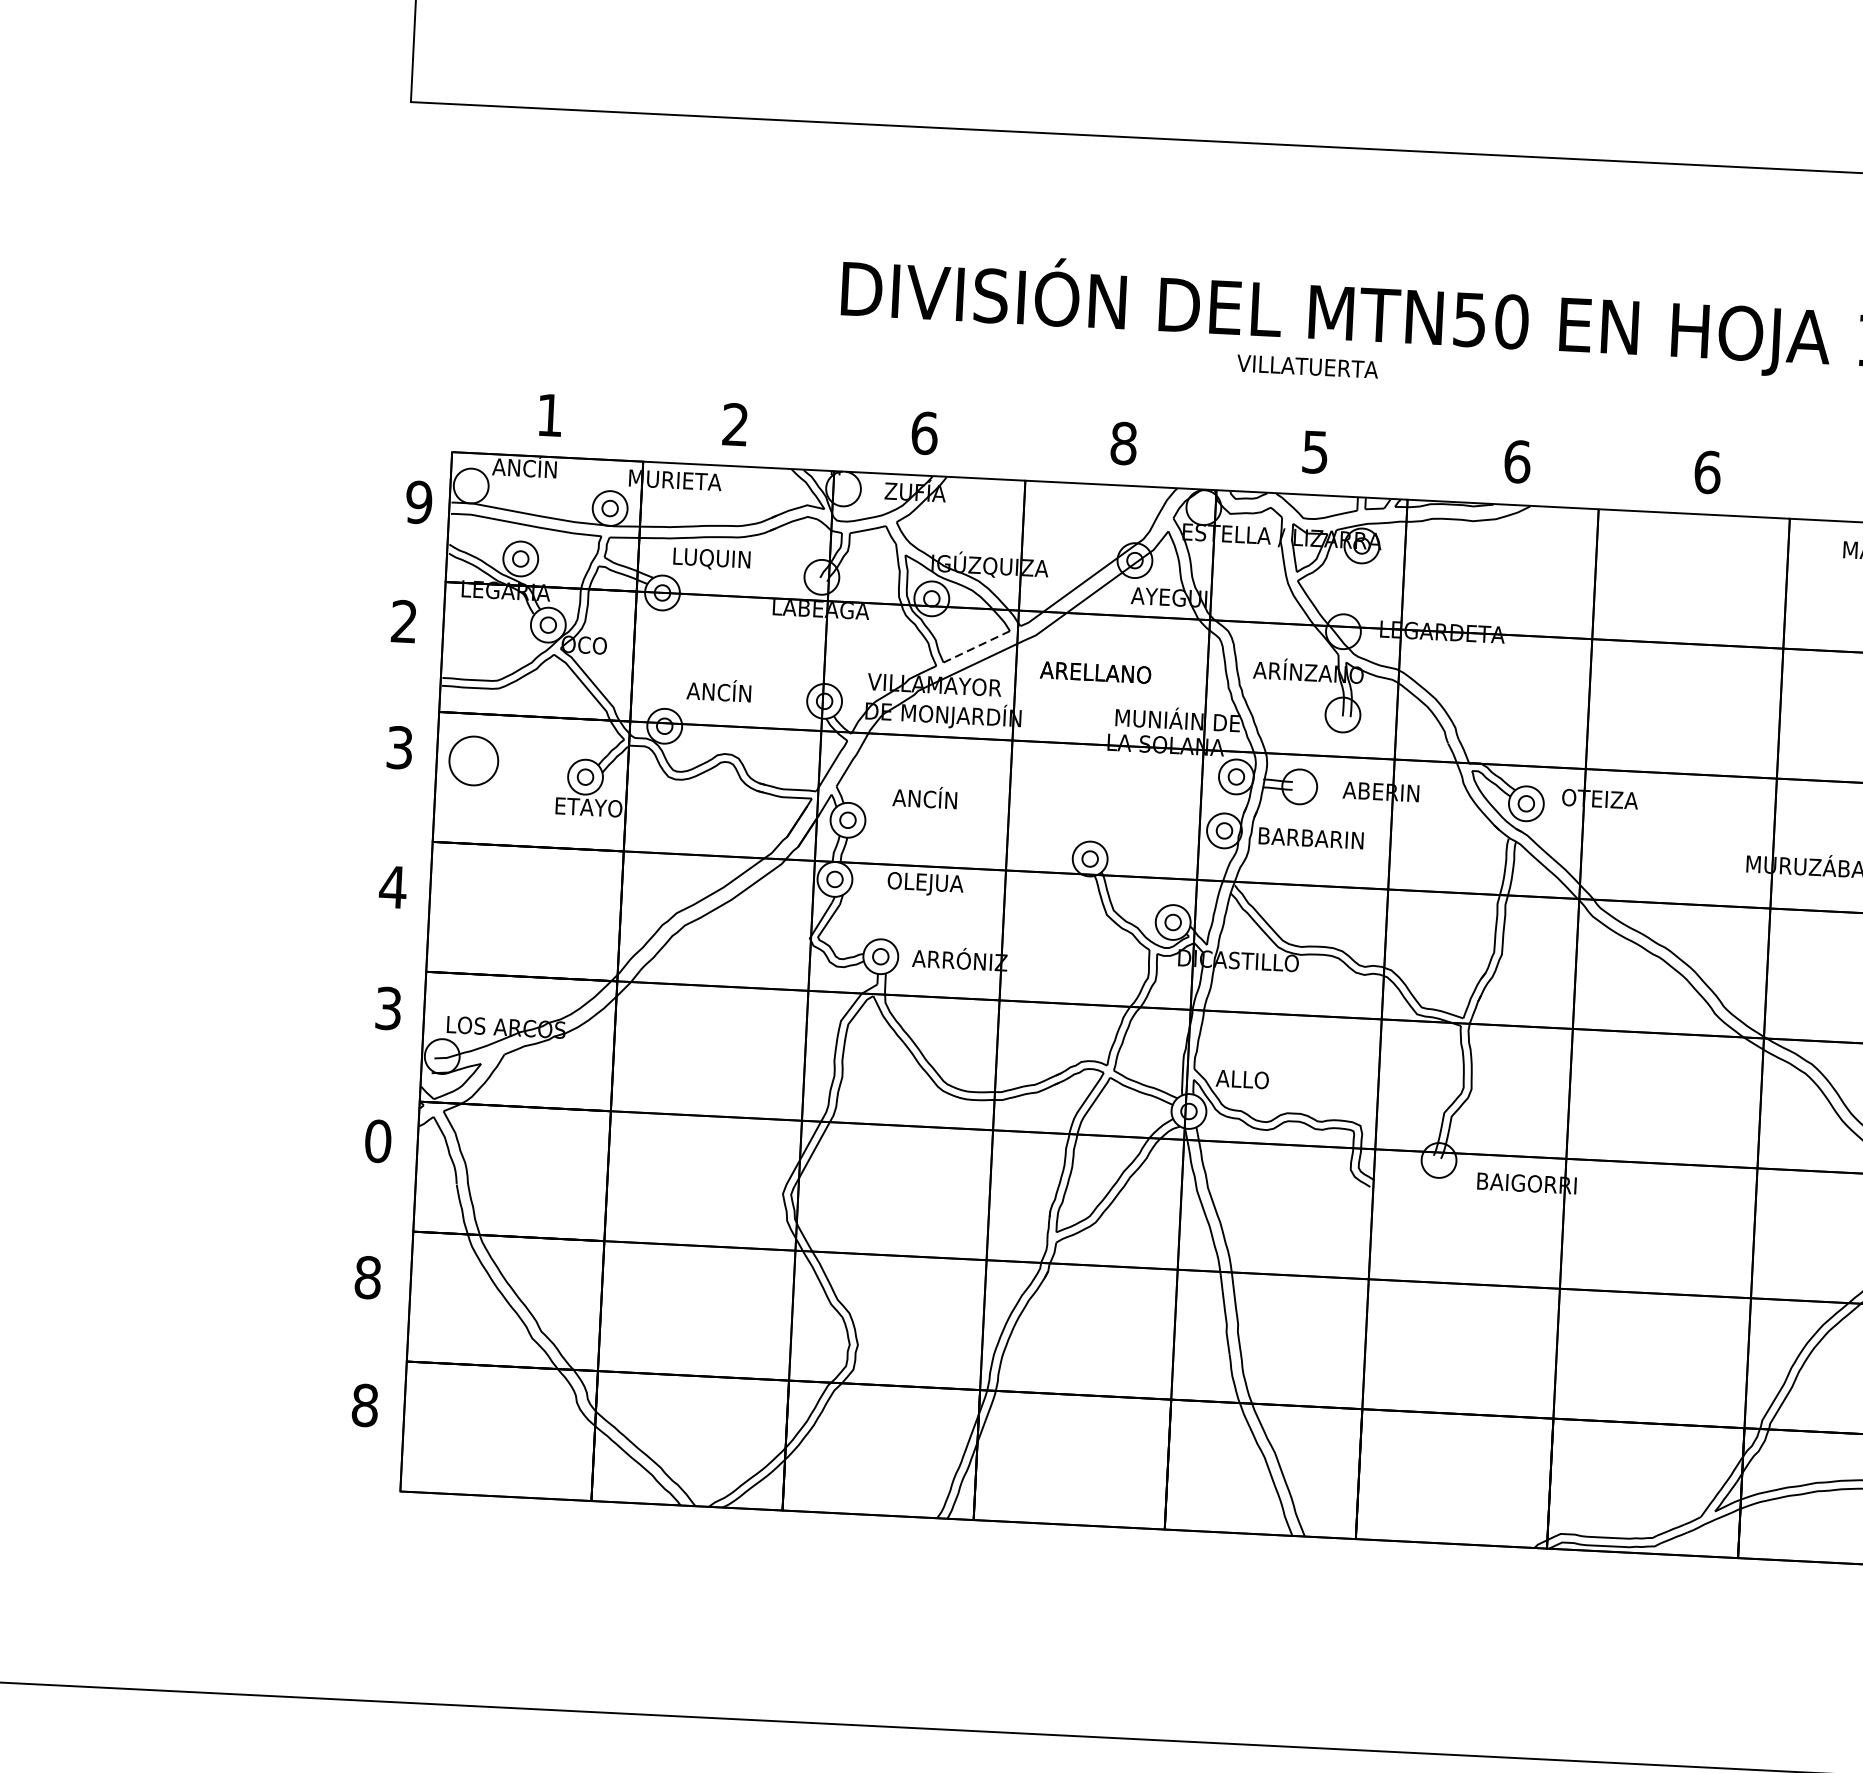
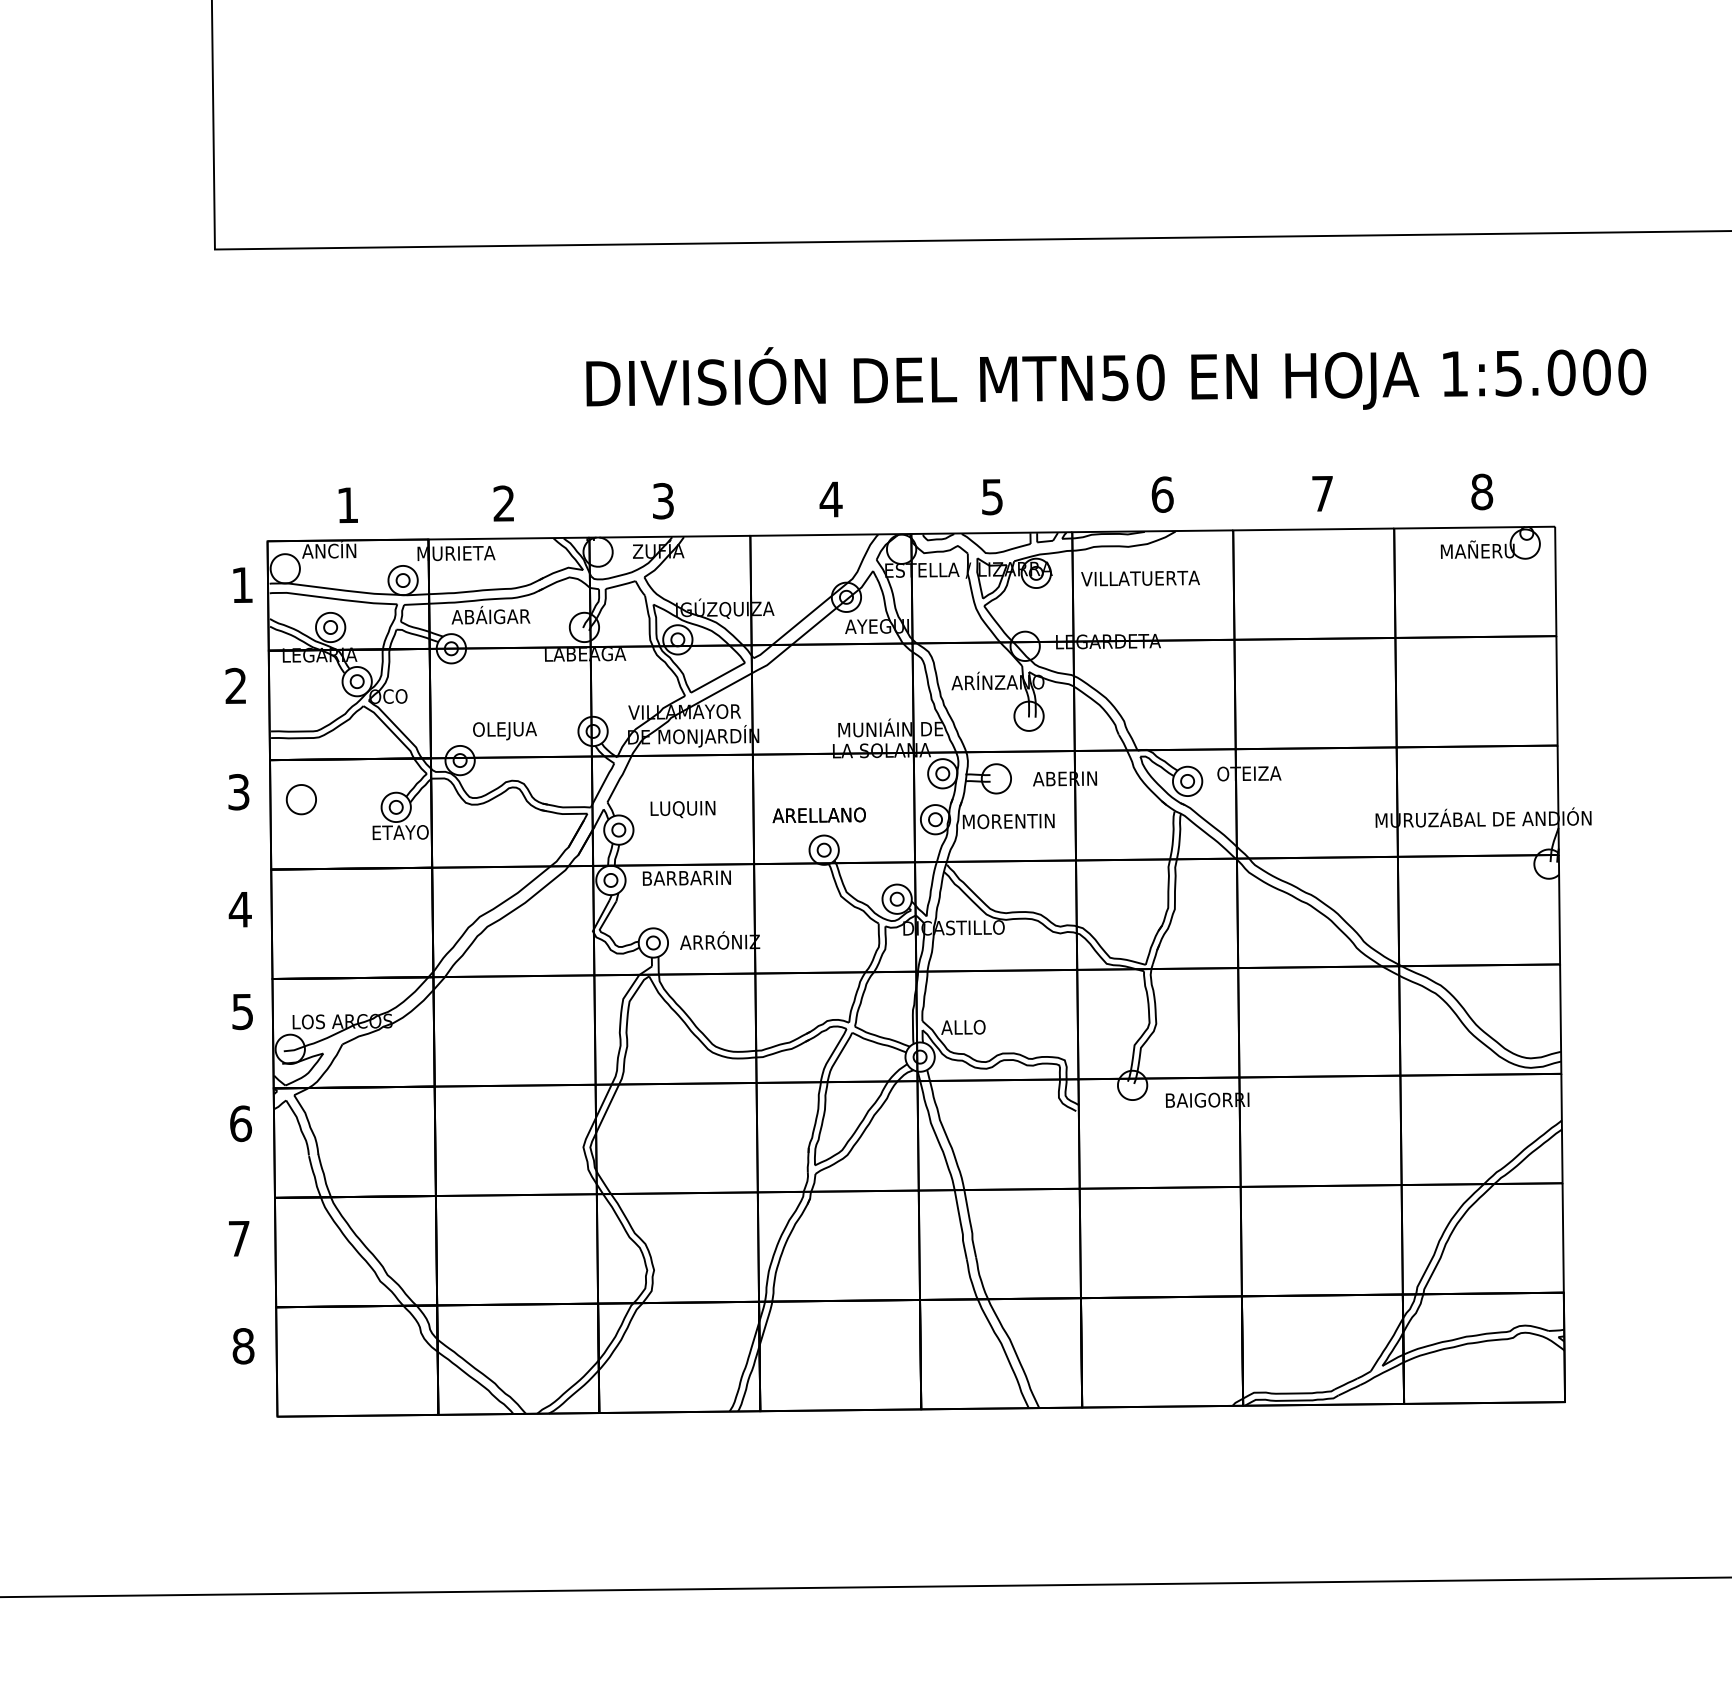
text: (1307, 366) -> (1140, 578), moved
text: (924, 432) -> (663, 500), 6 -> 3
text: (1123, 443) -> (830, 499), 8 -> 4
text: (1707, 471) -> (1322, 493), 6 -> 7
text: (419, 502) -> (242, 585), 9 -> 1
text: (711, 557) -> (490, 616), LUQUIN -> ABÁIGAR
line: (977, 646) -> (718, 677), dashed -> solid
text: (1094, 672) -> (818, 815), moved
text: (719, 692) -> (504, 729), ANCÍN -> OLEJUA
part: (472, 760) -> (300, 799), size x0.71
text: (925, 798) -> (682, 807), ANCÍN -> LUQUIN
text: (1310, 838) -> (1008, 821), BARBARIN -> MORENTIN
text: (924, 883) -> (686, 879), OLEJUA -> BARBARIN
text: (389, 1008) -> (243, 1011), 3 -> 5
text: (378, 1141) -> (241, 1123), 0 -> 6
text: (368, 1277) -> (239, 1238), 8 -> 7

